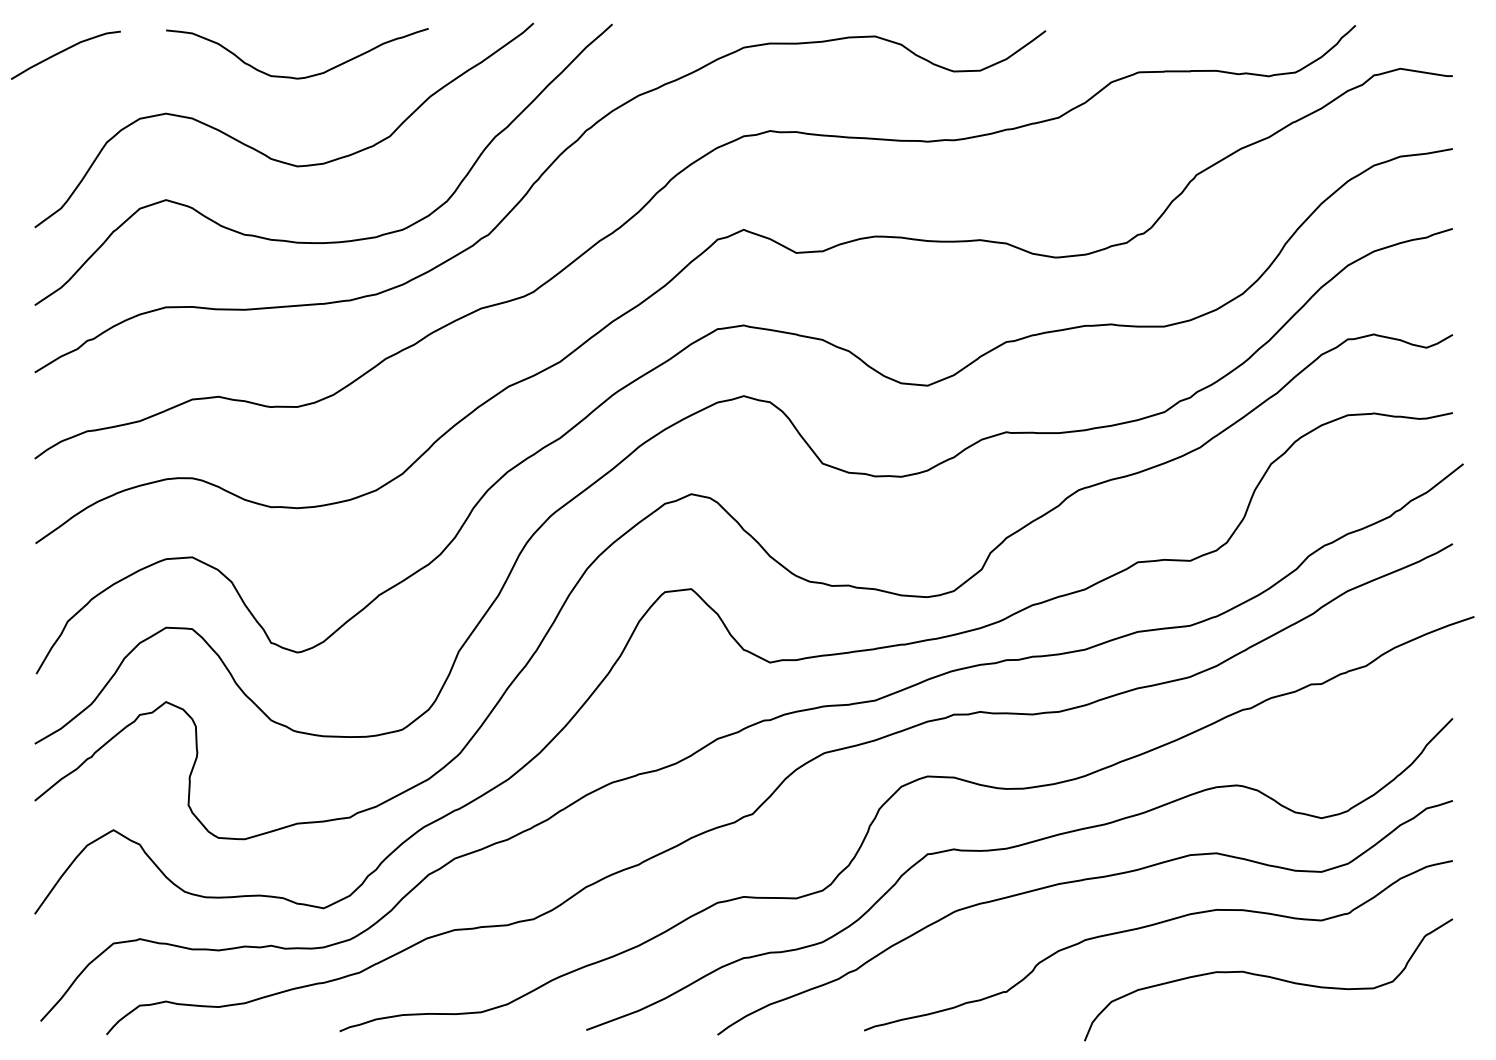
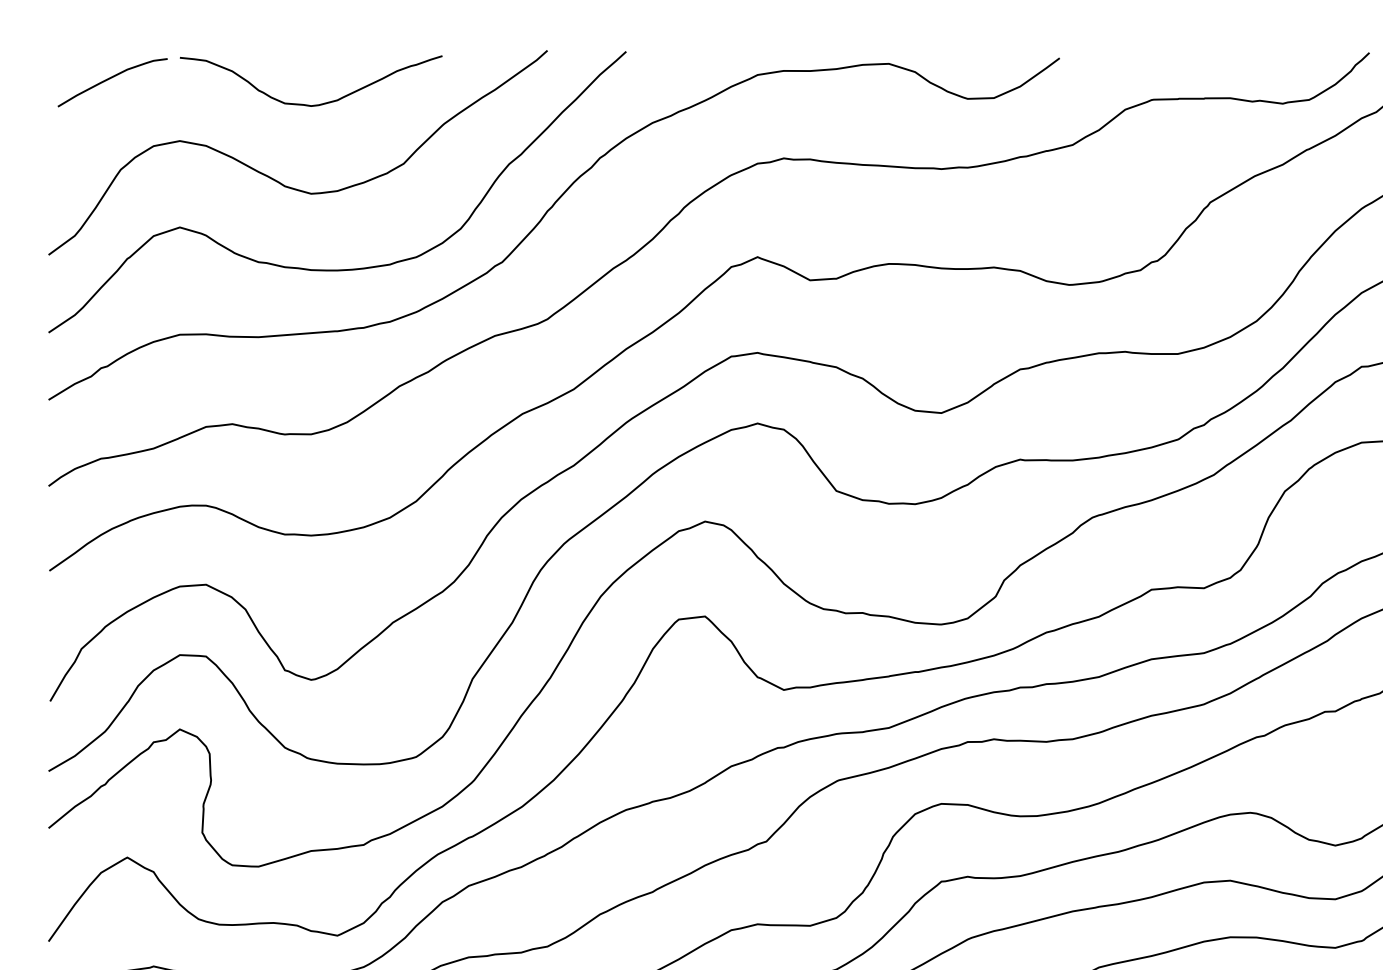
curve: (64, 51) -> (111, 78), moved

